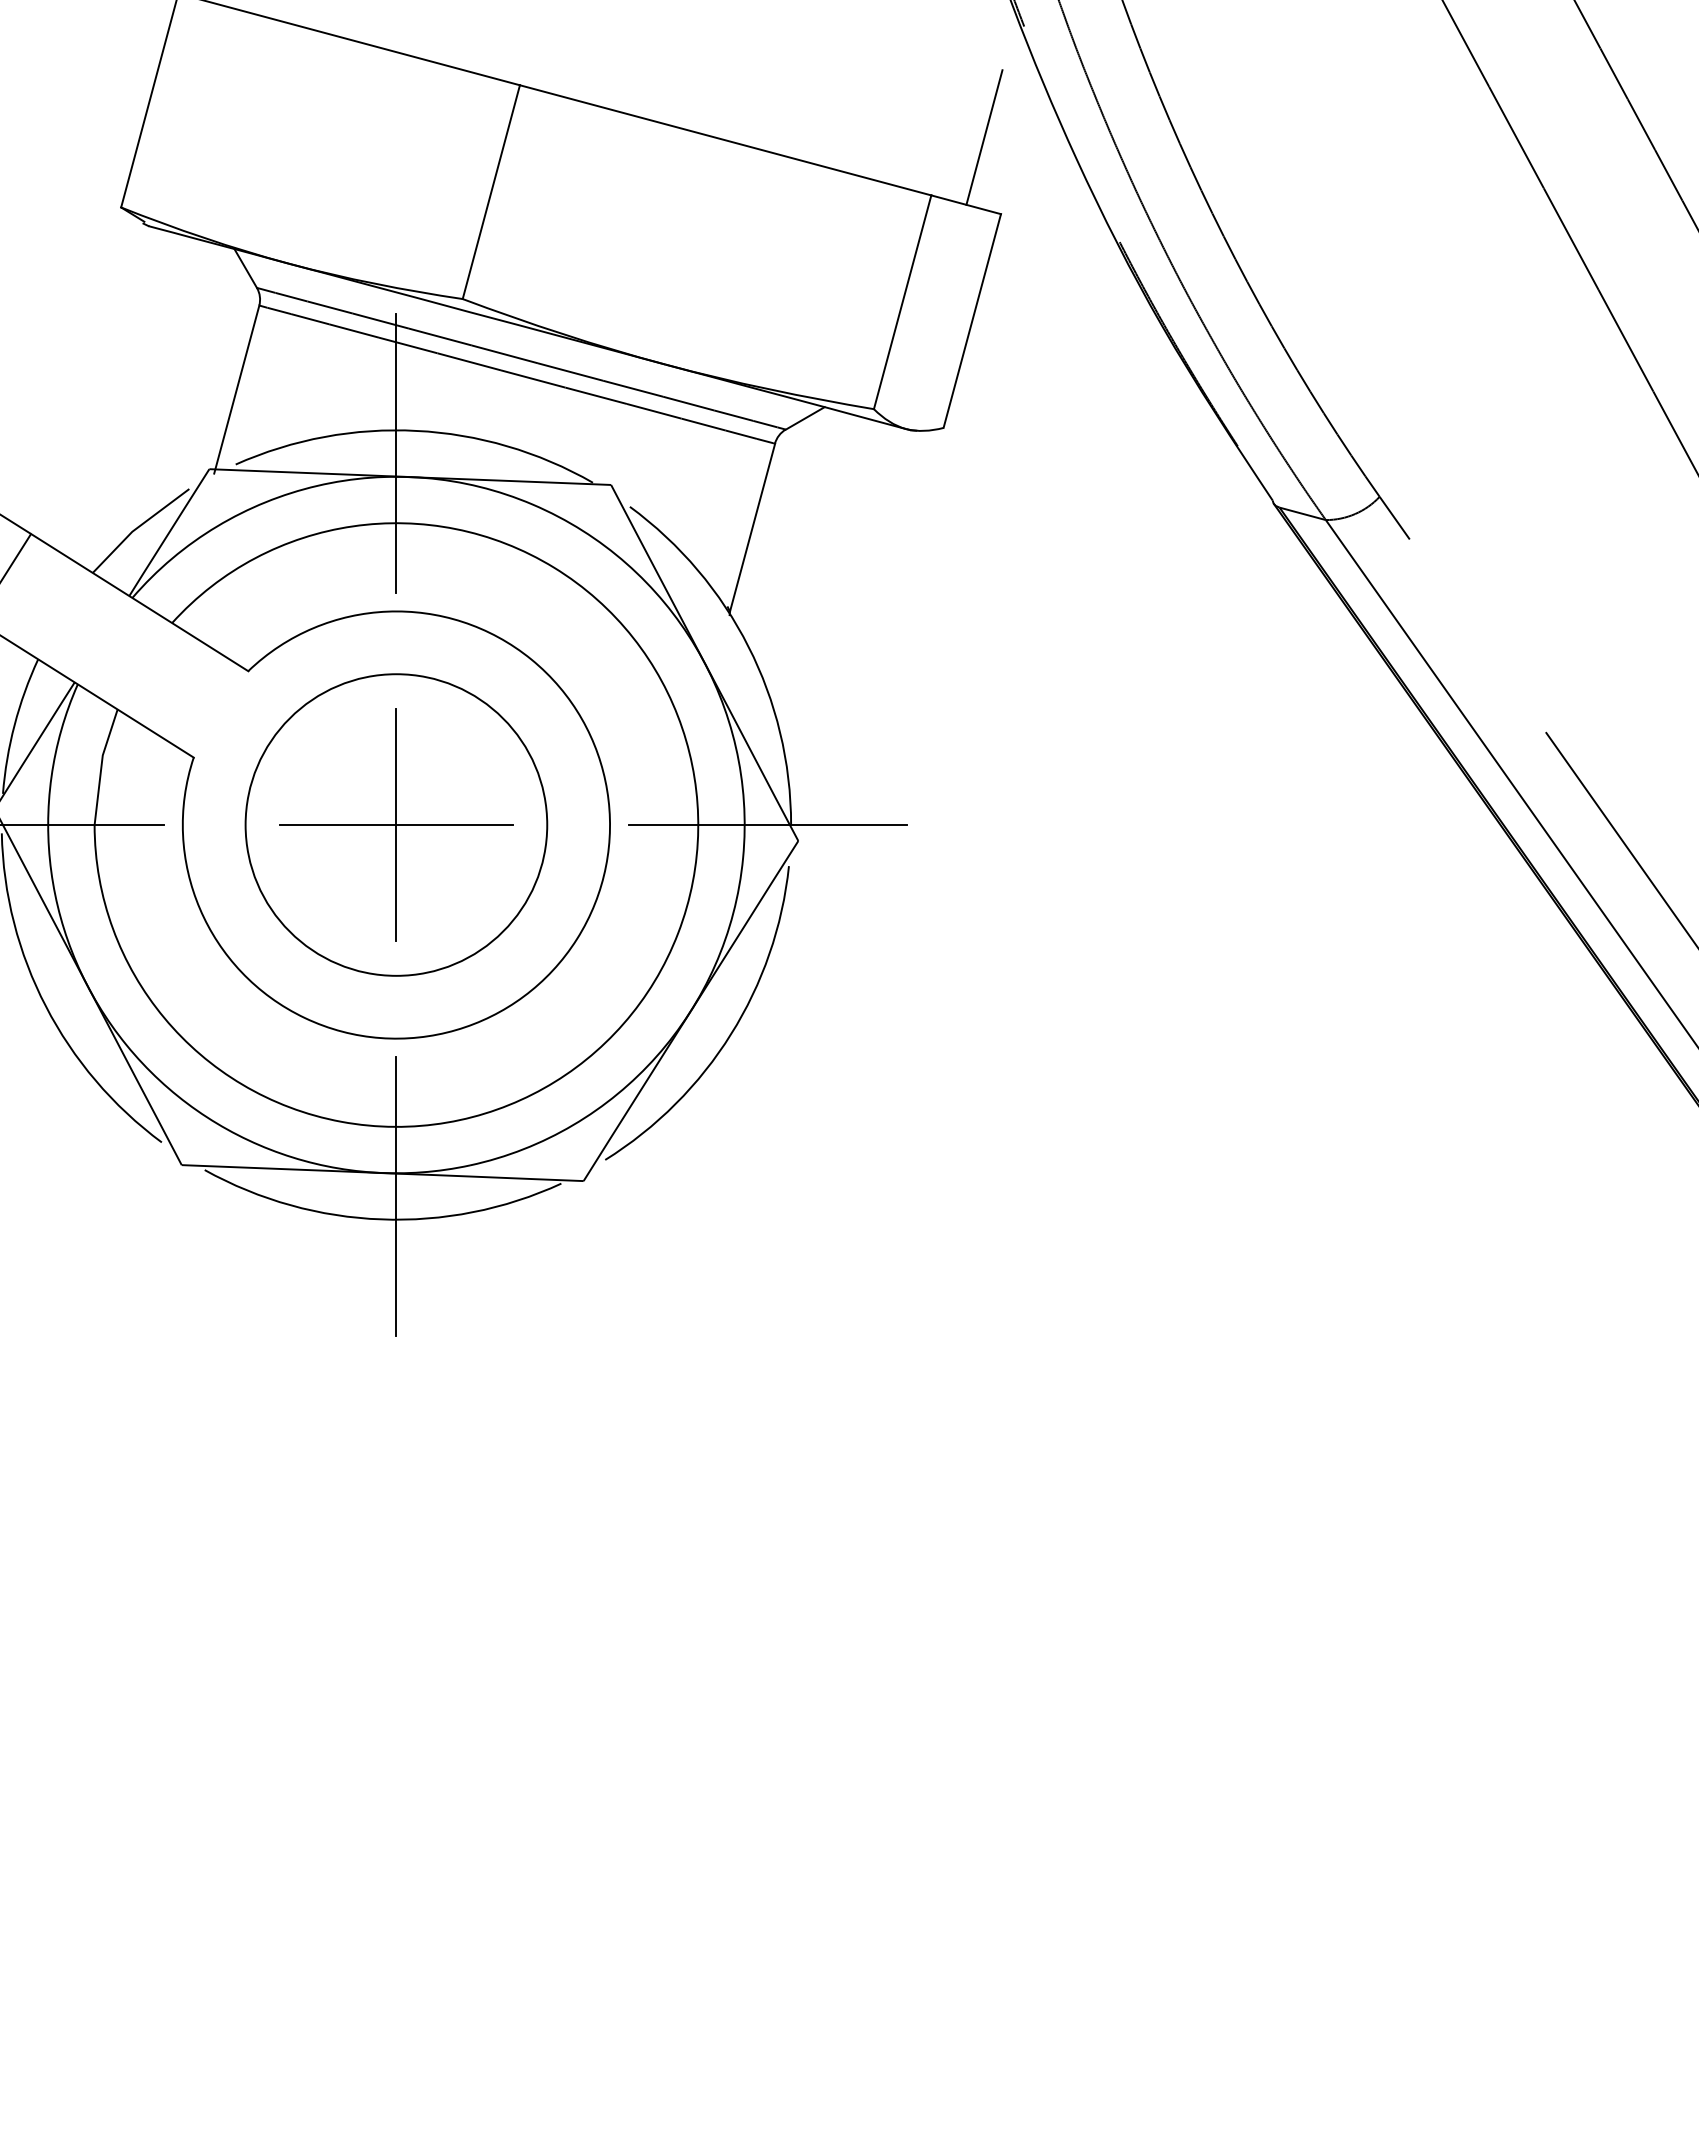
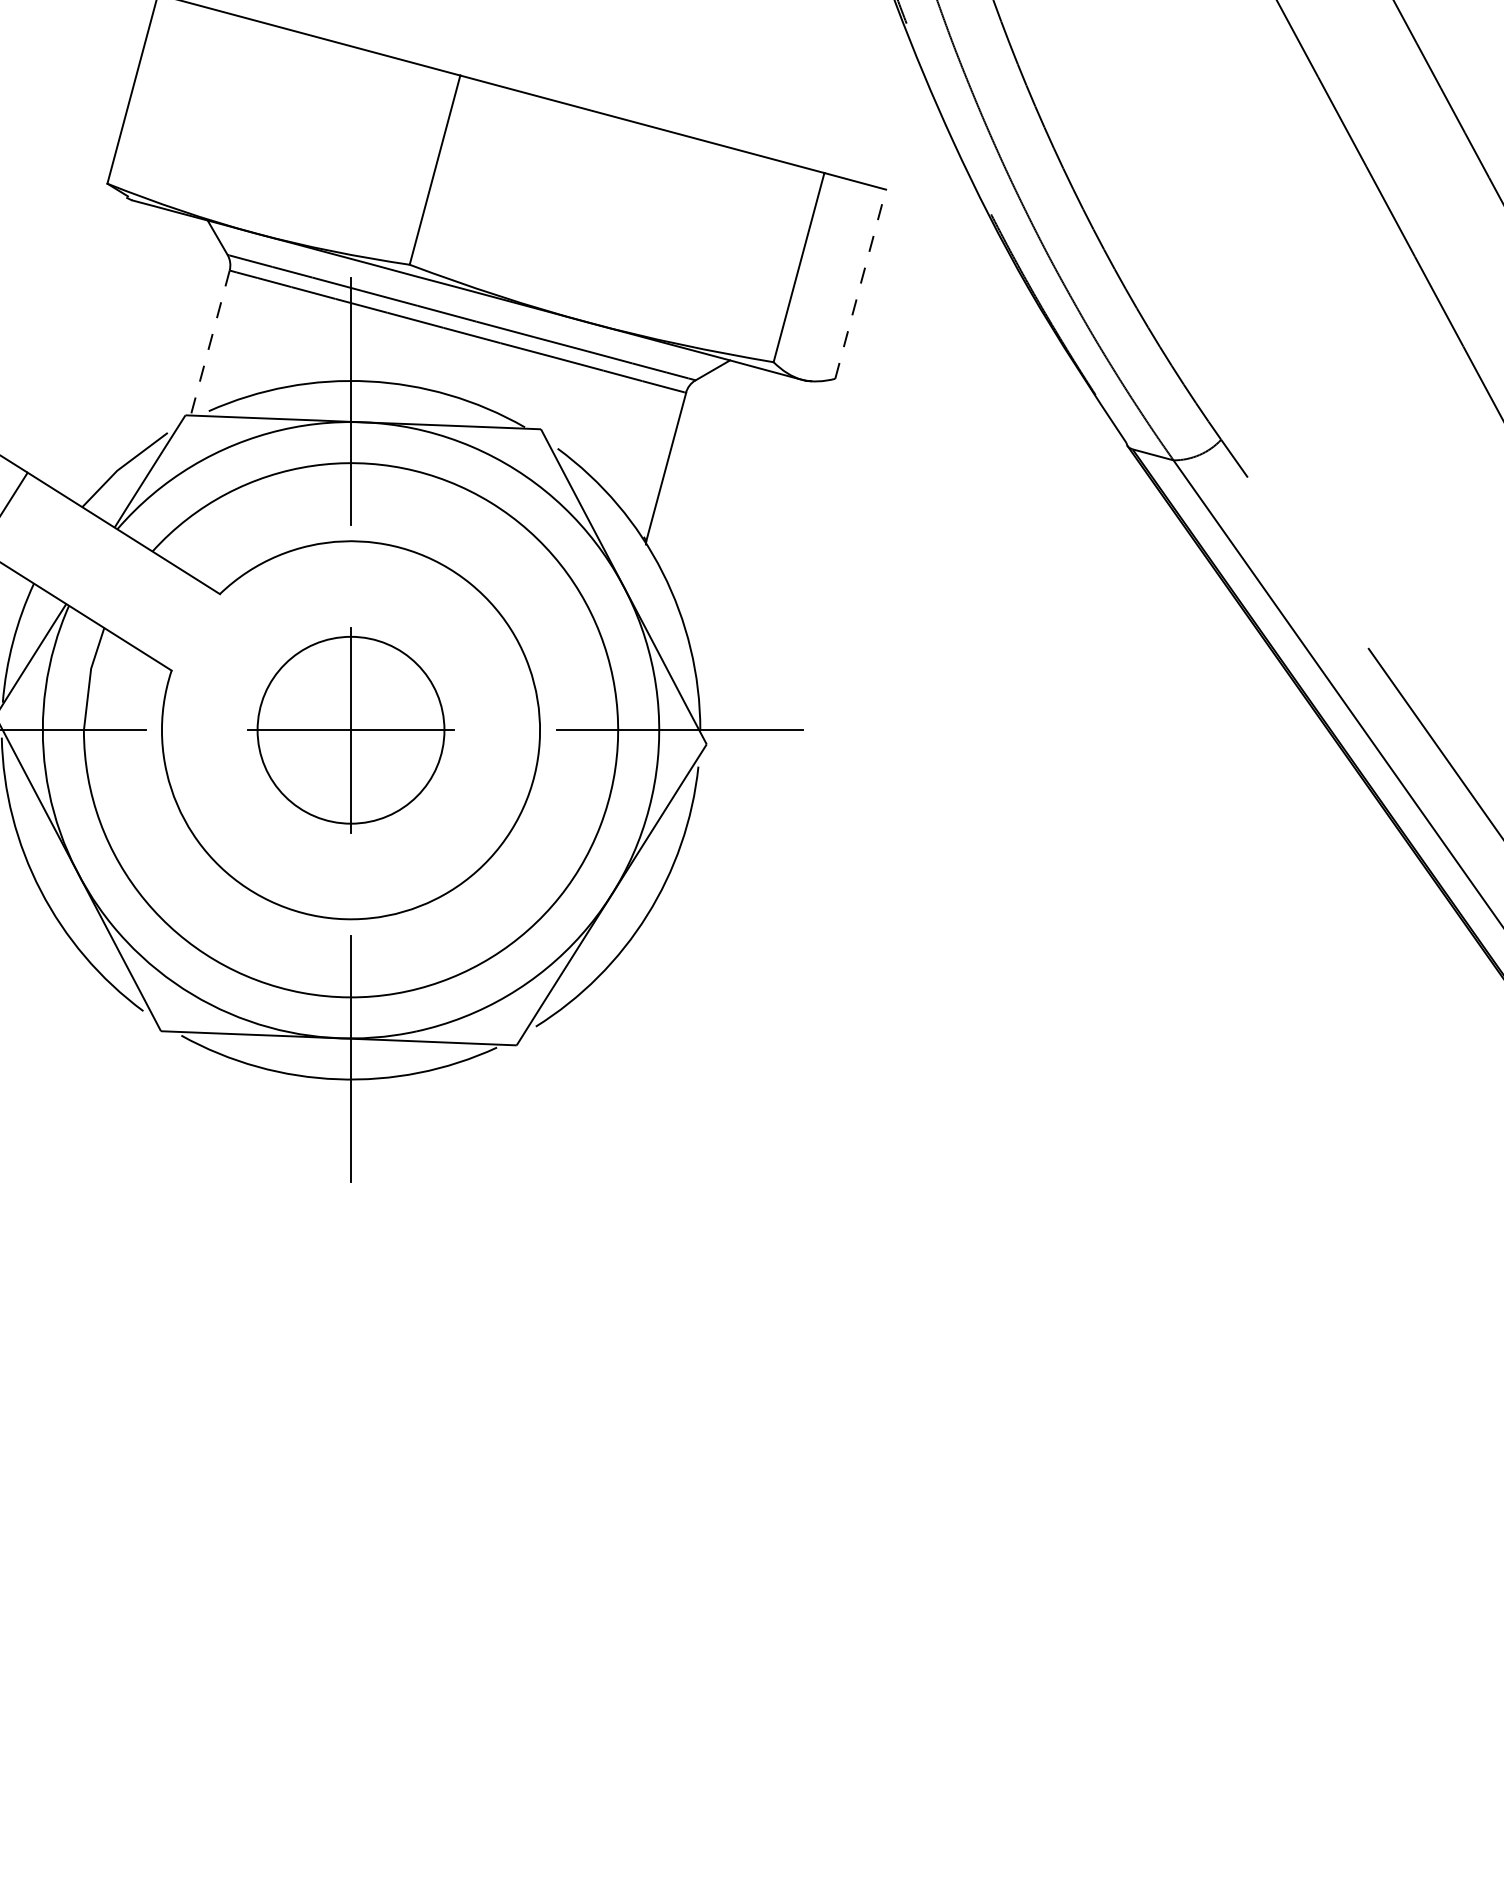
line: (984, 137) -> (871, 121), removed
line: (972, 321) -> (860, 284), solid -> dashed
line: (236, 390) -> (209, 345), solid -> dashed
circle: (396, 824) -> (351, 729), size x0.7

